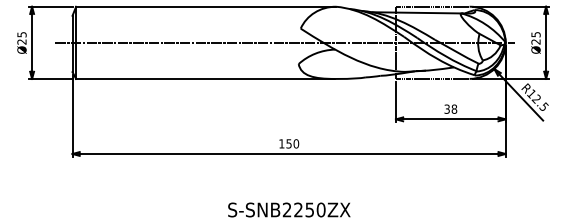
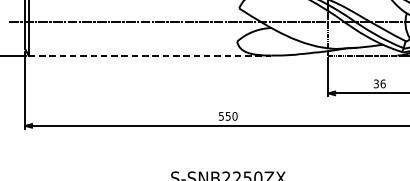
line: (206, 78) -> (150, 55), solid -> dashed
text: (454, 108) -> (383, 83), 38 -> 36
text: (281, 143) -> (221, 116), 150 -> 550

